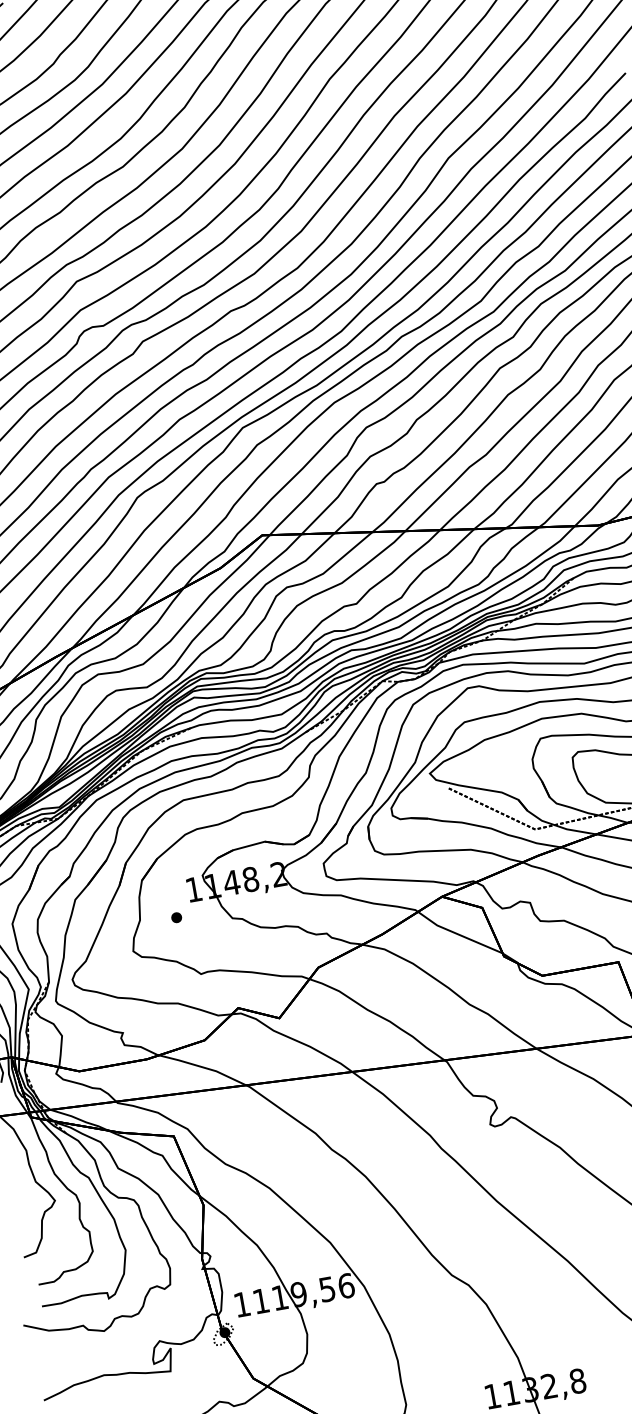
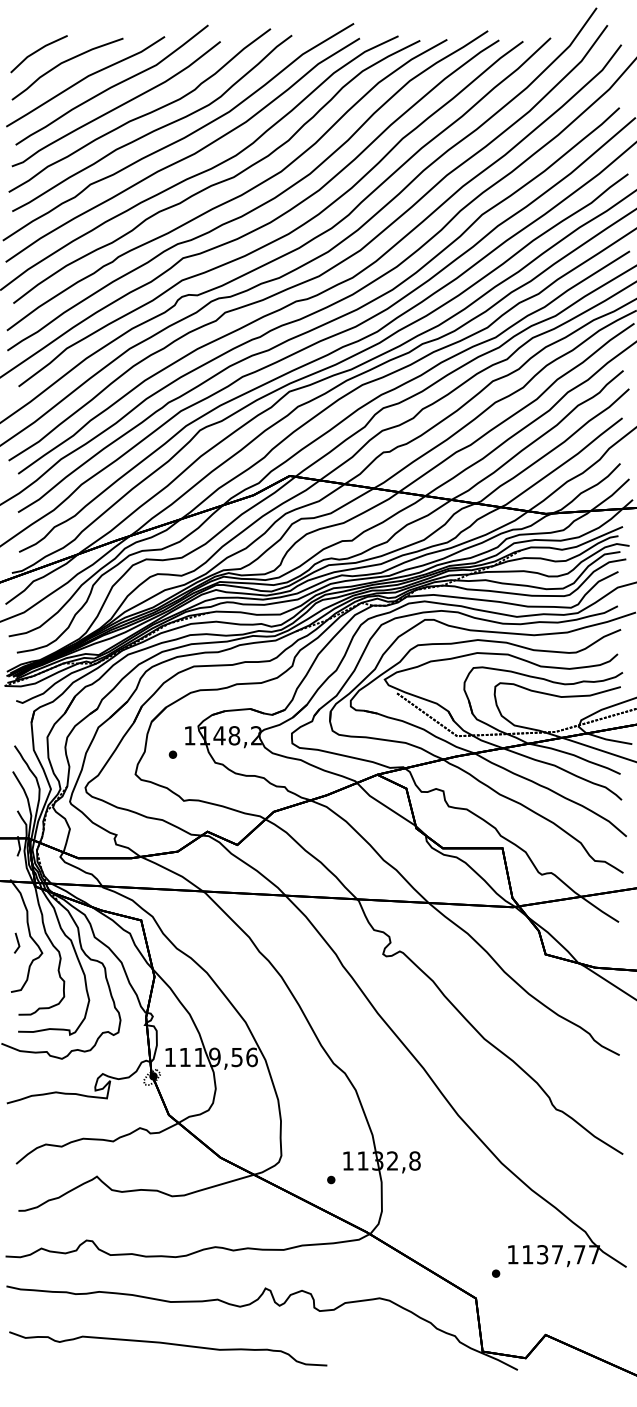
line: (20, 1192) -> (17, 942), added

